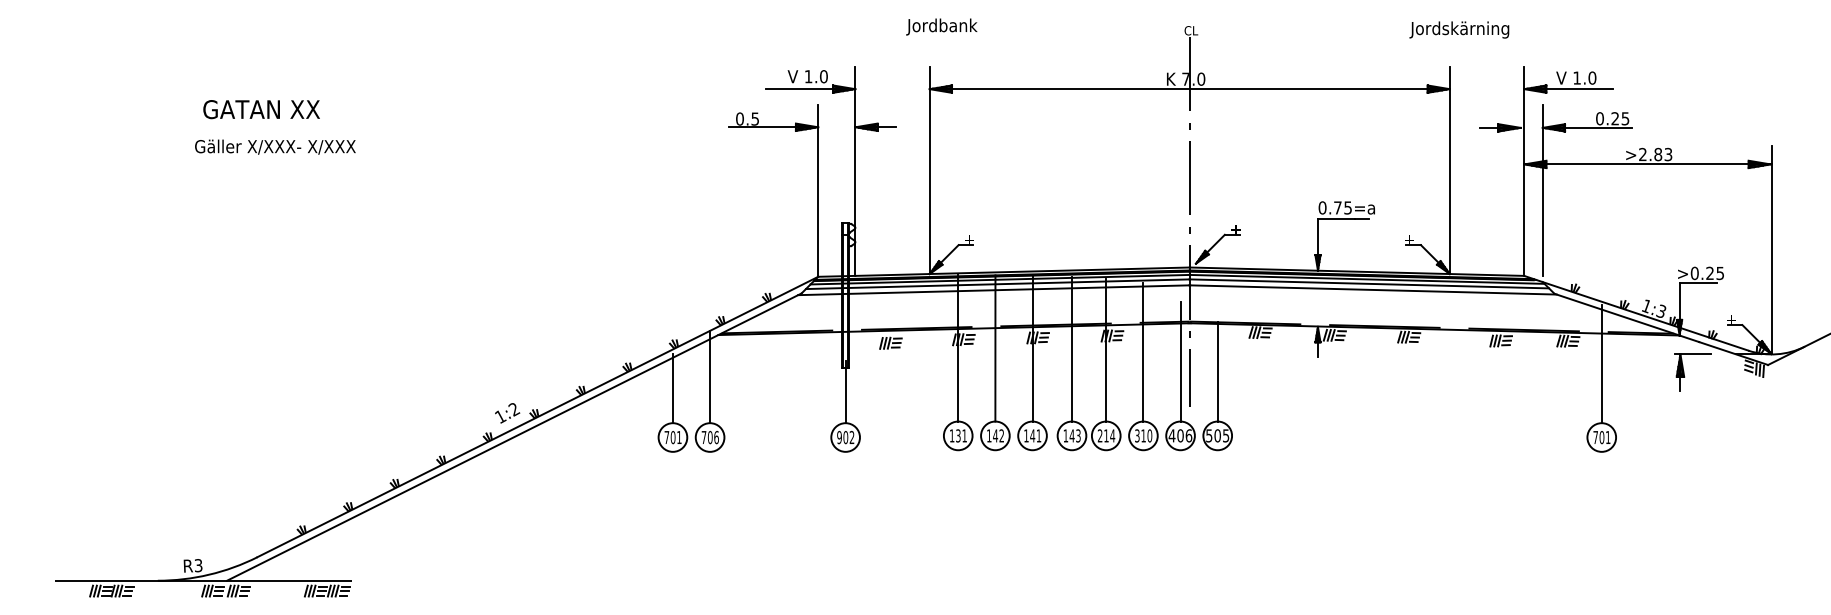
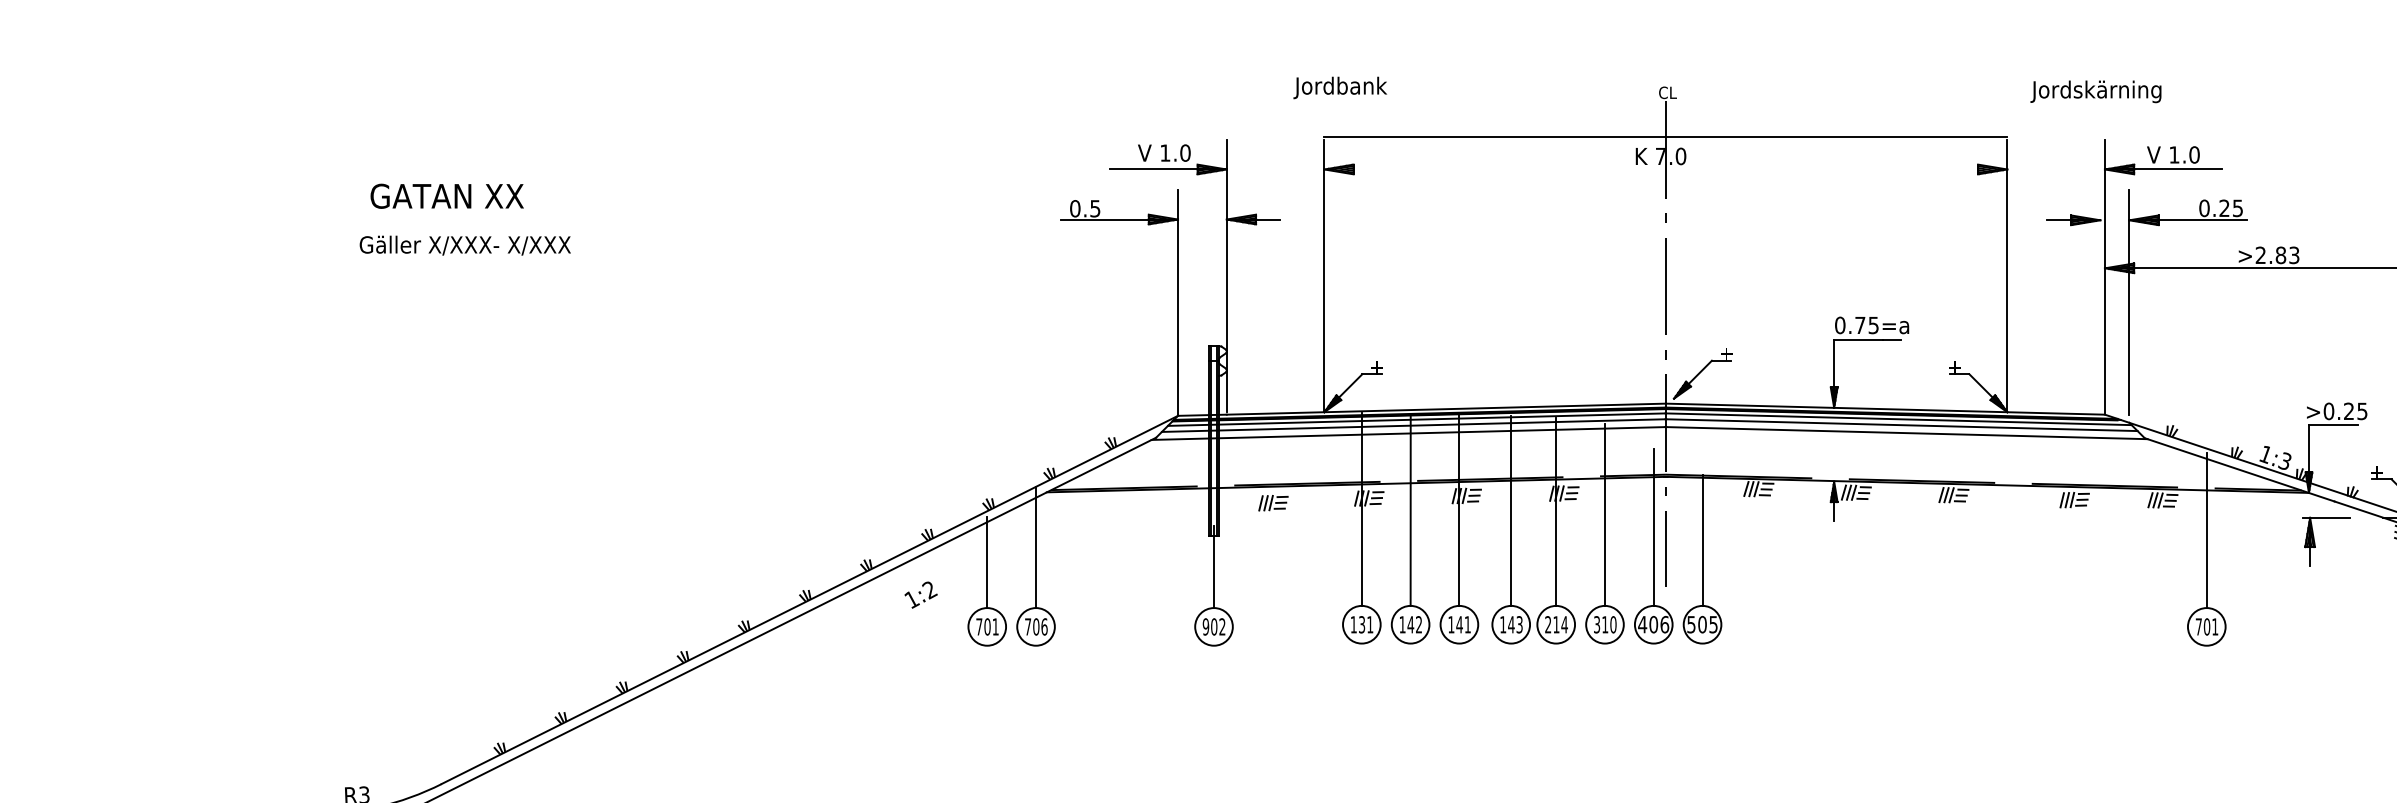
text: (1459, 29) -> (2096, 91), moved
line: (1189, 89) -> (1665, 137), moved
text: (507, 413) -> (921, 595), moved

